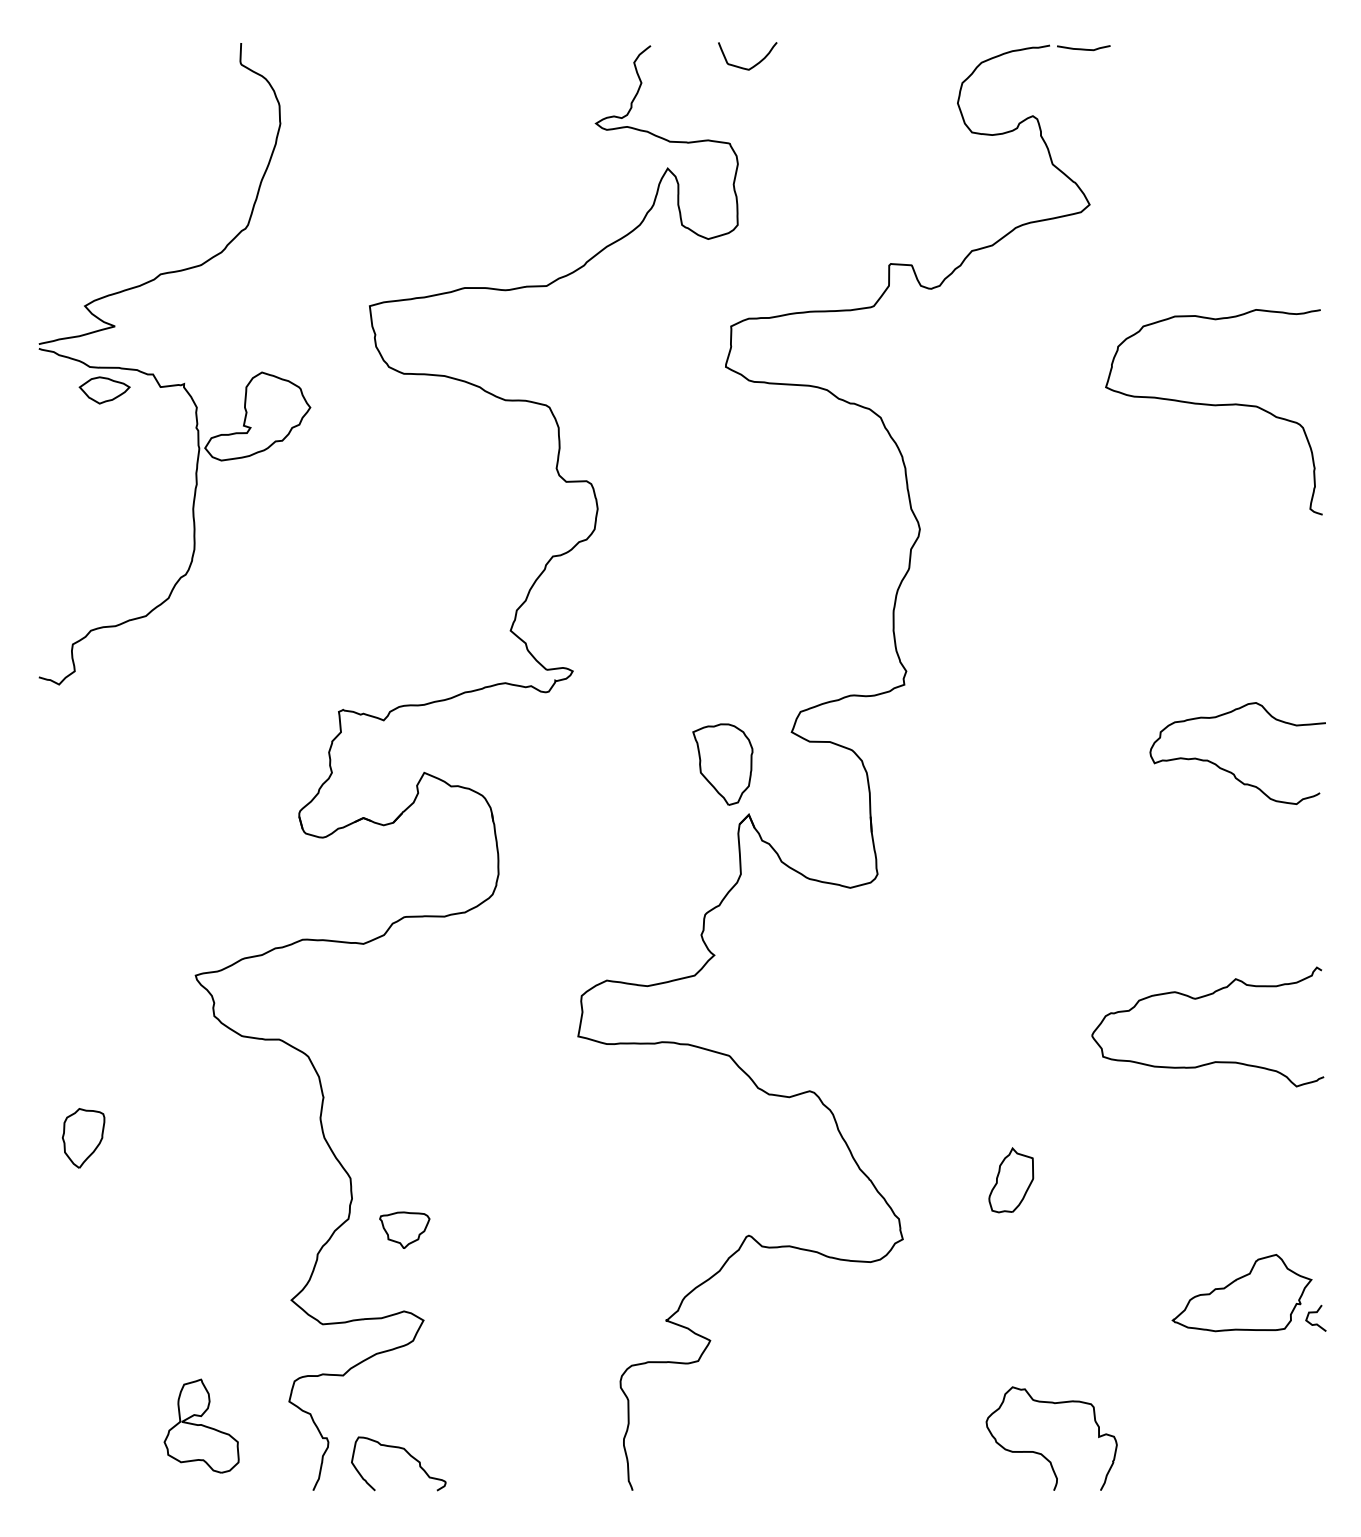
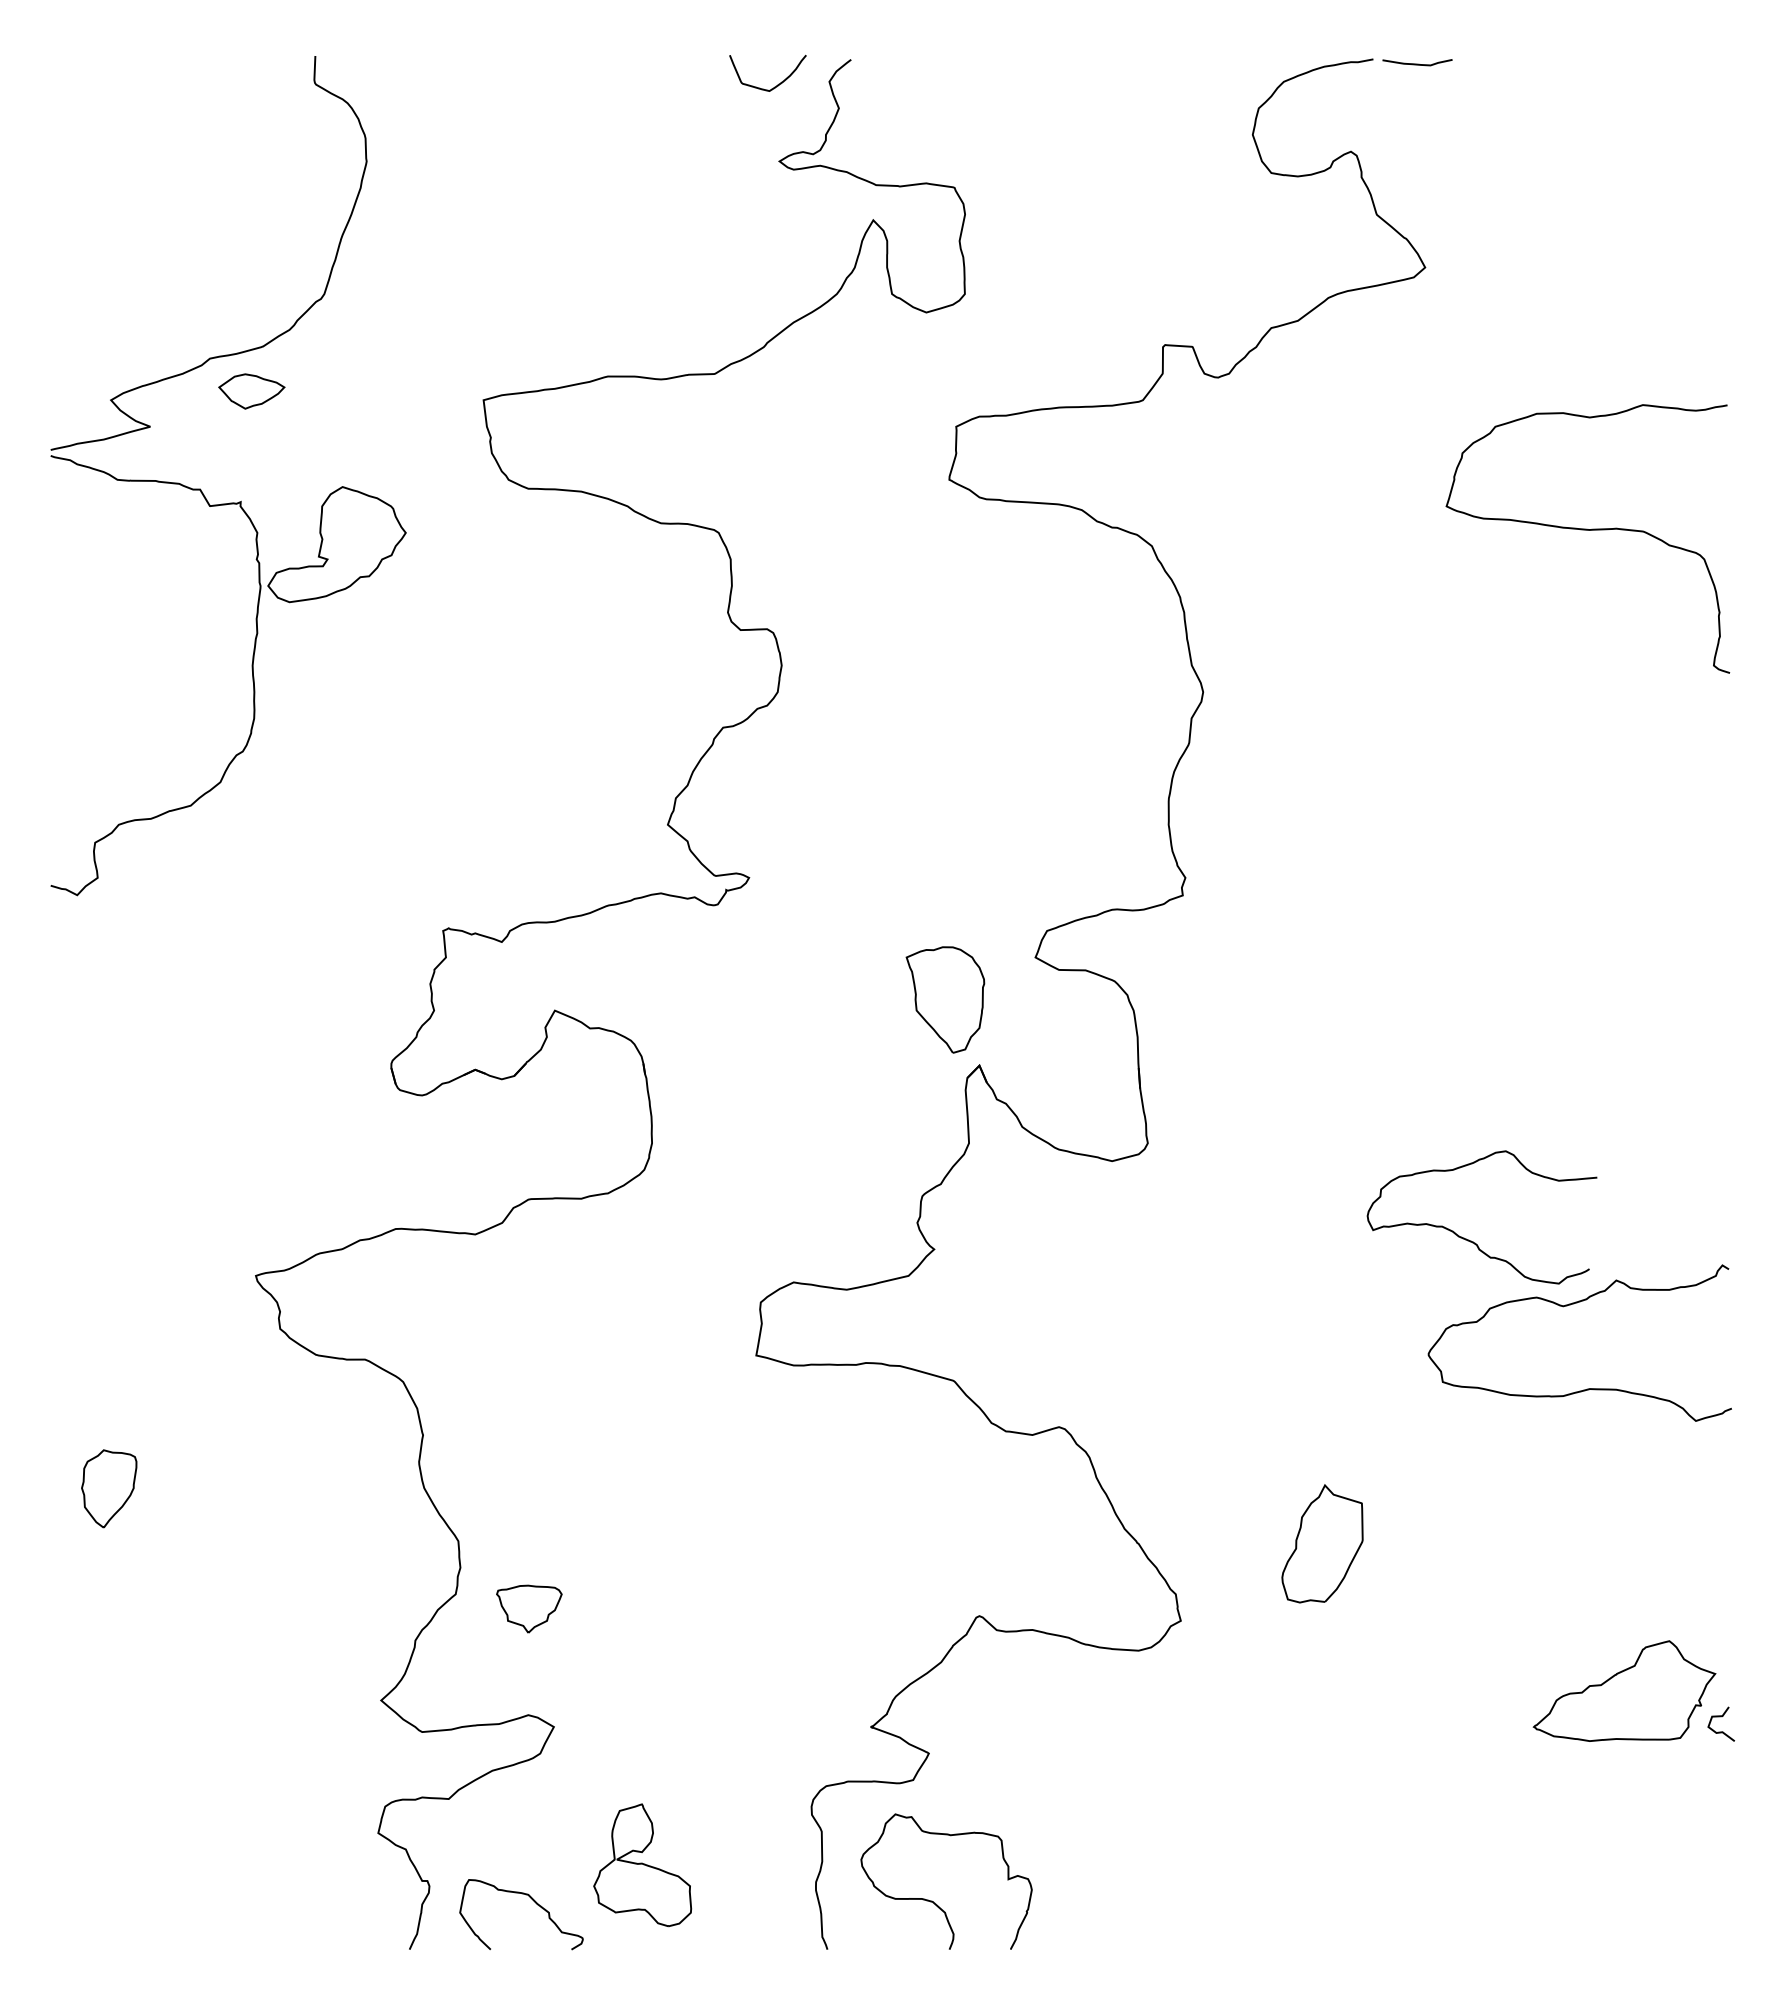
curve: (755, 64) -> (778, 83), moved
part: (104, 390) -> (251, 391), moved
curve: (1229, 771) -> (1471, 1240), moved
part: (1011, 1180) -> (1322, 1543), size x1.4
part: (201, 1426) -> (642, 1865), moved
curve: (1040, 1453) -> (932, 1900), moved

